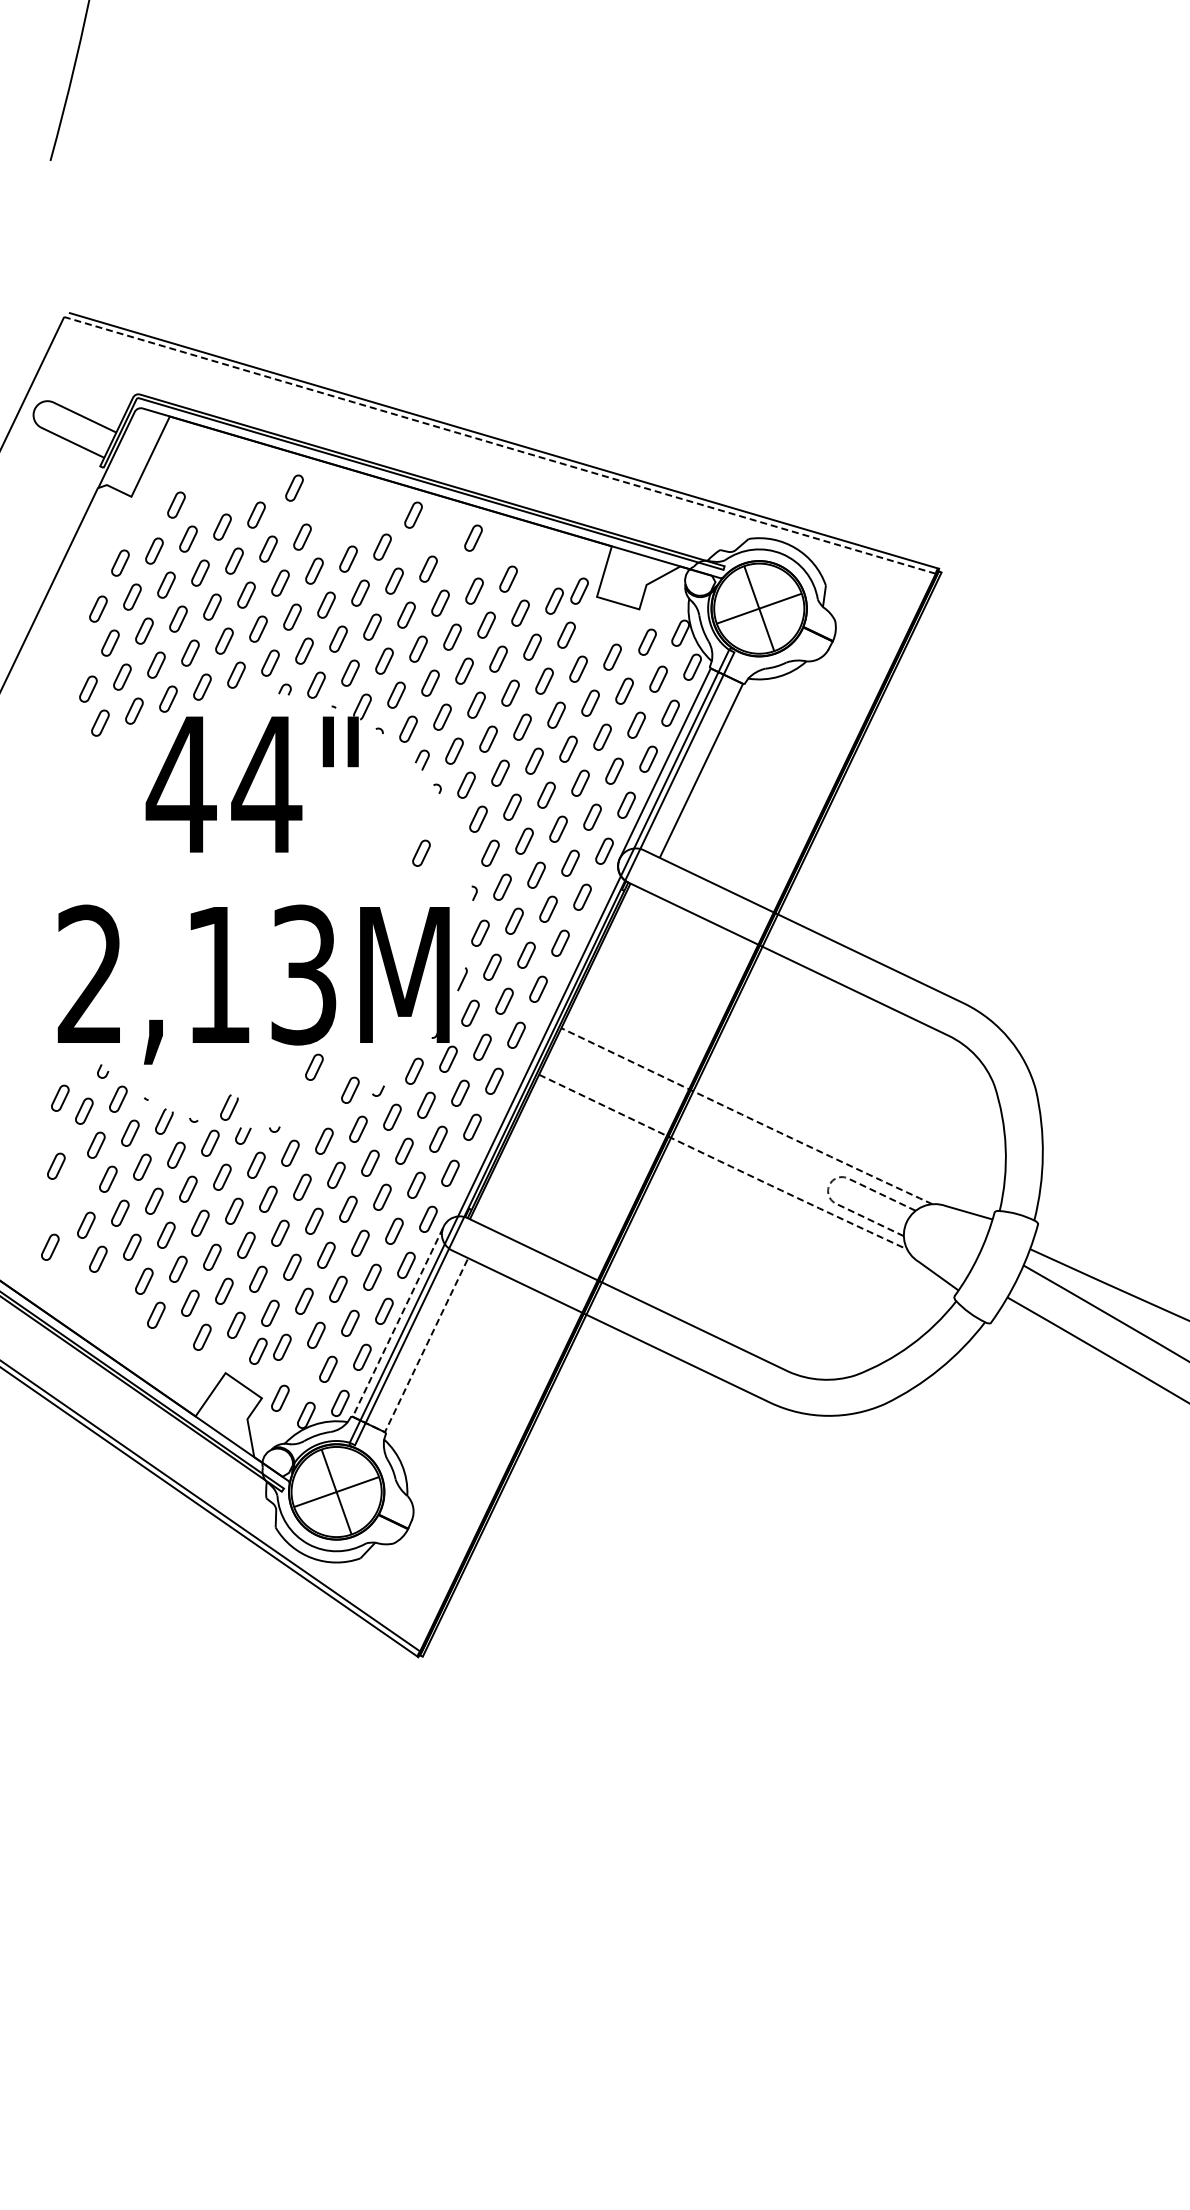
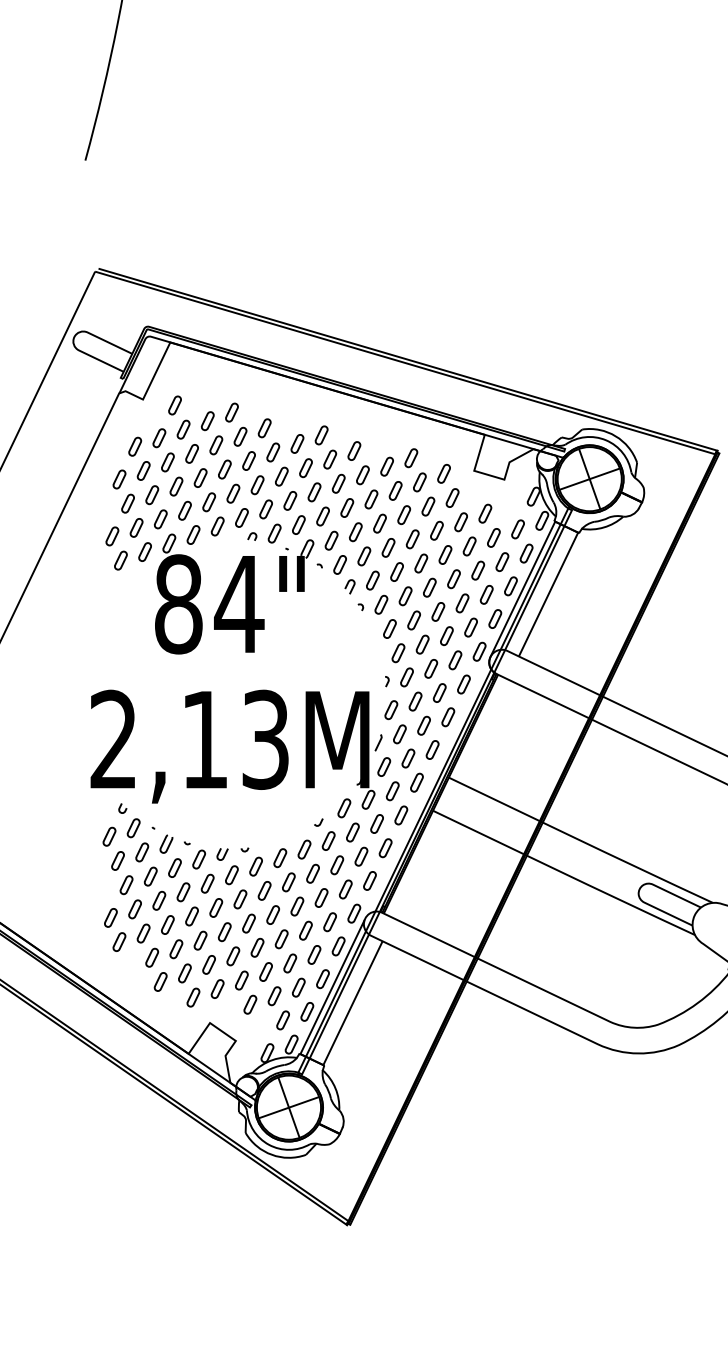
line: (499, 445) -> (404, 363), dashed -> solid
part: (294, 487) -> (259, 392), removed
part: (413, 514) -> (343, 412), removed
part: (473, 537) -> (386, 428), removed
part: (579, 590) -> (461, 466), removed
part: (647, 641) -> (510, 502), removed
text: (180, 784) -> (177, 604), 44" -> 84"
part: (421, 852) -> (349, 652), removed
part: (314, 1066) -> (273, 804), removed
part: (350, 1089) -> (298, 821), removed
part: (60, 1097) -> (92, 826), removed
curve: (232, 1108) -> (214, 834), removed
line: (748, 1117) -> (582, 841), dashed -> solid
line: (724, 1163) -> (564, 873), dashed -> solid
part: (56, 1165) -> (89, 875), removed
line: (829, 1185) -> (639, 889), dashed -> solid
part: (50, 1246) -> (85, 932), removed
part: (258, 1350) -> (233, 1006), removed
part: (280, 1397) -> (249, 1040), removed
line: (361, 1421) -> (306, 1057), dashed -> solid

